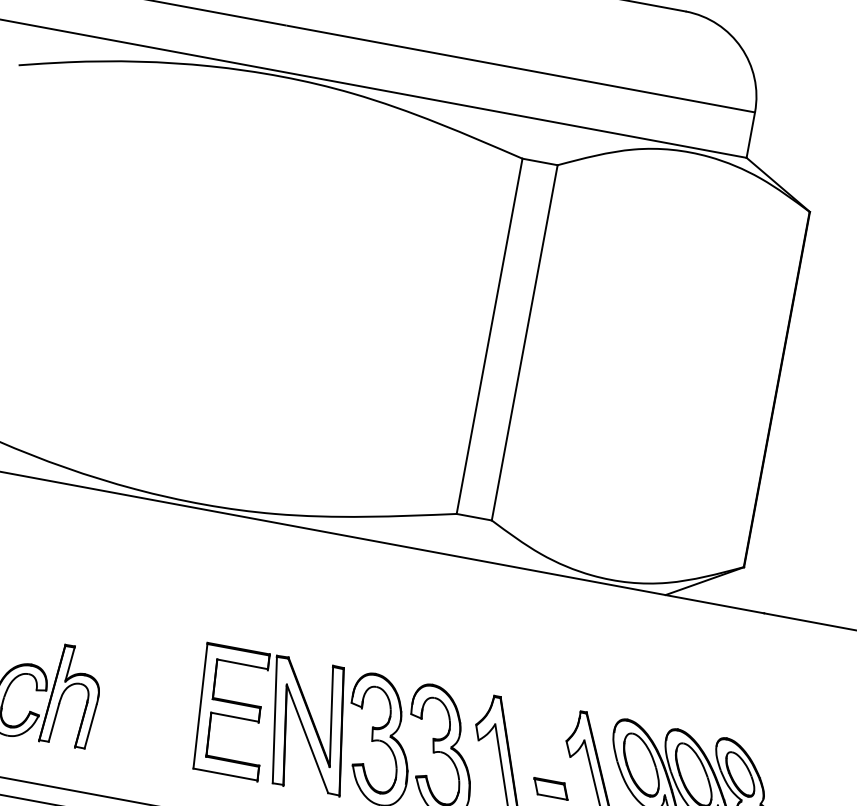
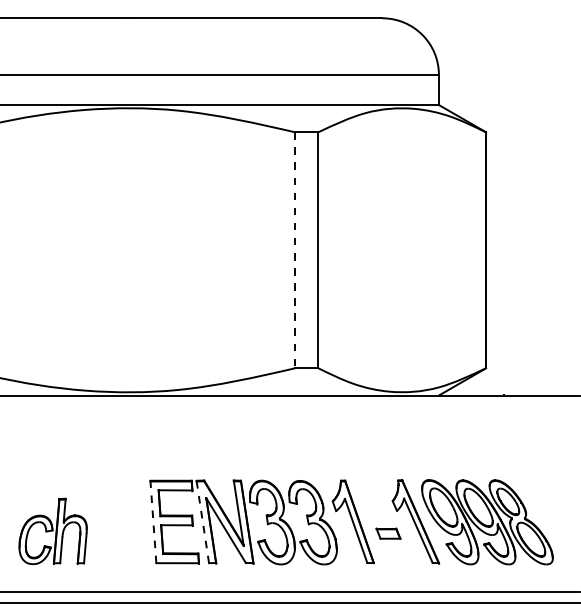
line: (490, 336) -> (295, 250), solid -> dashed
line: (200, 705) -> (153, 521), solid -> dashed
line: (274, 718) -> (202, 521), solid -> dashed

